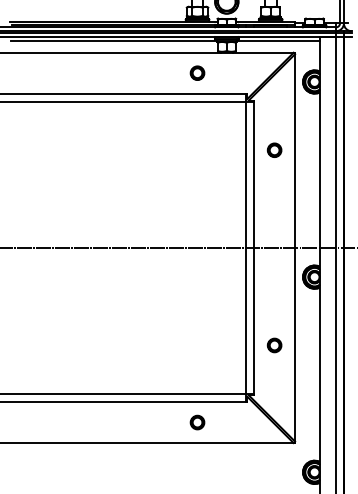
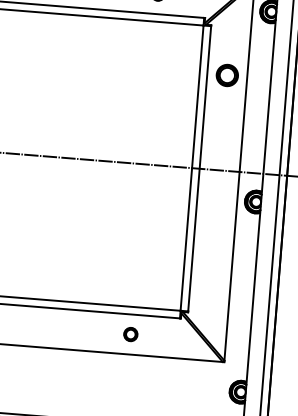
part: (274, 149) -> (227, 74), size x1.6
part: (274, 345) -> (211, 265), removed

